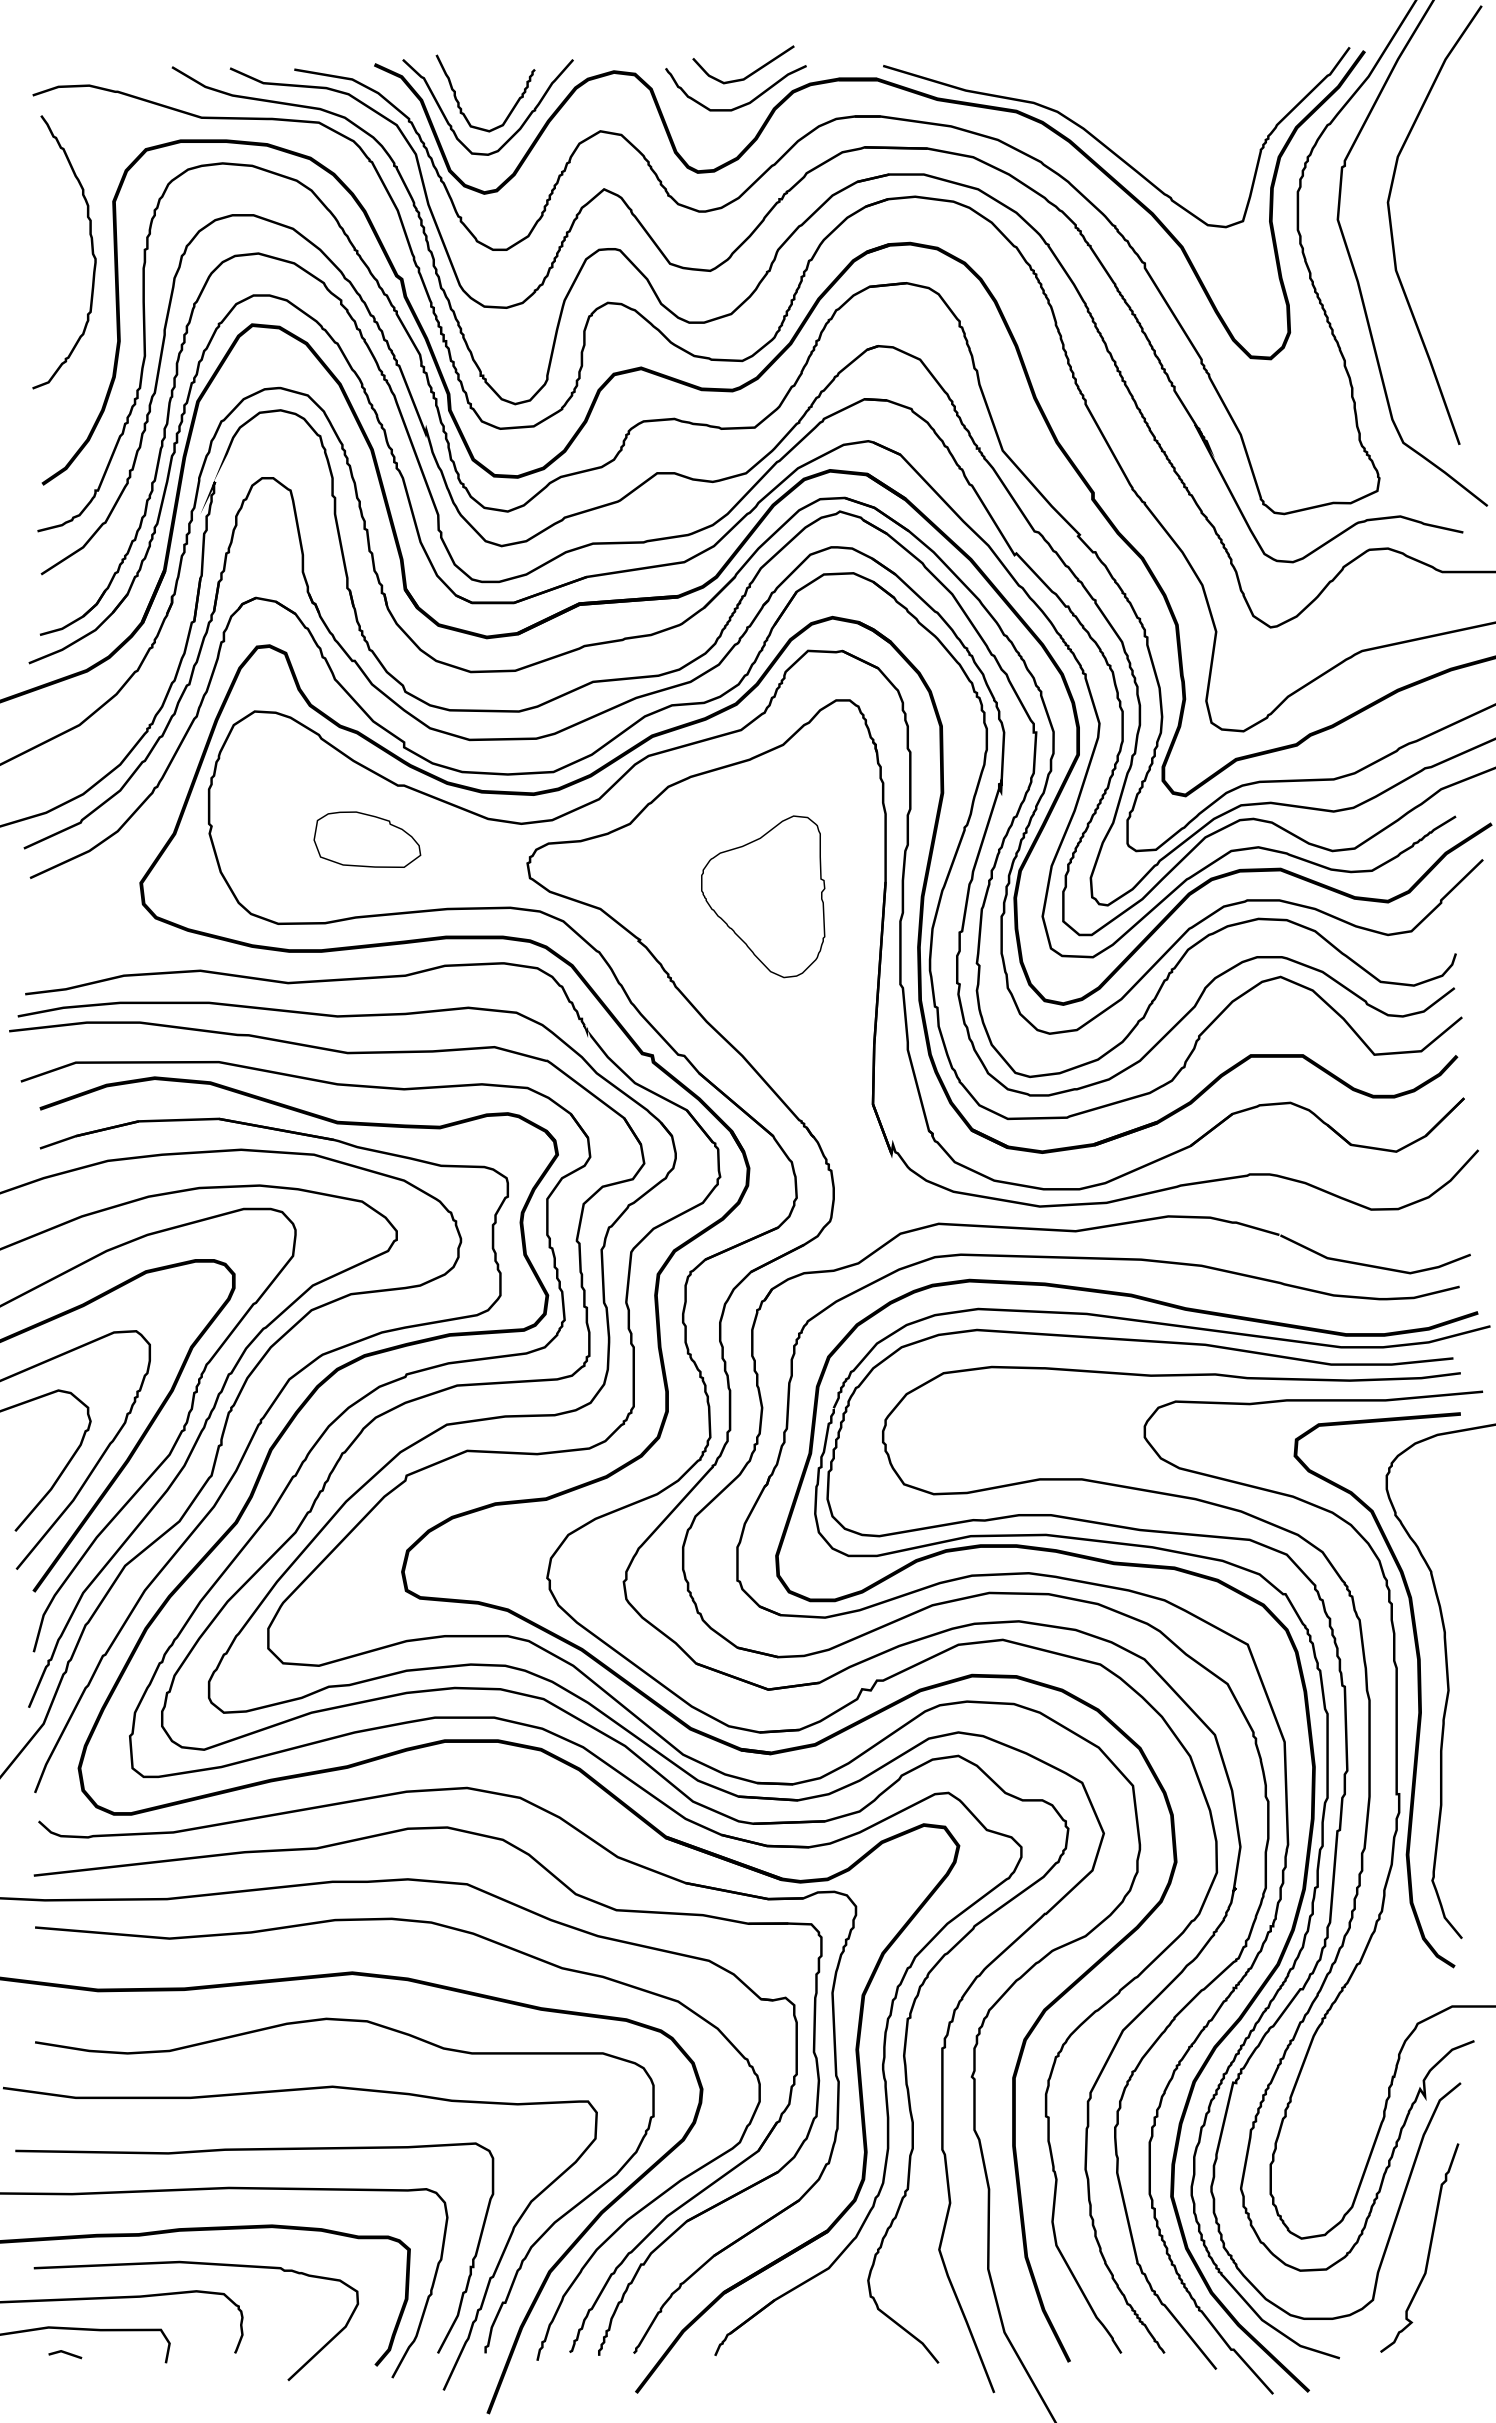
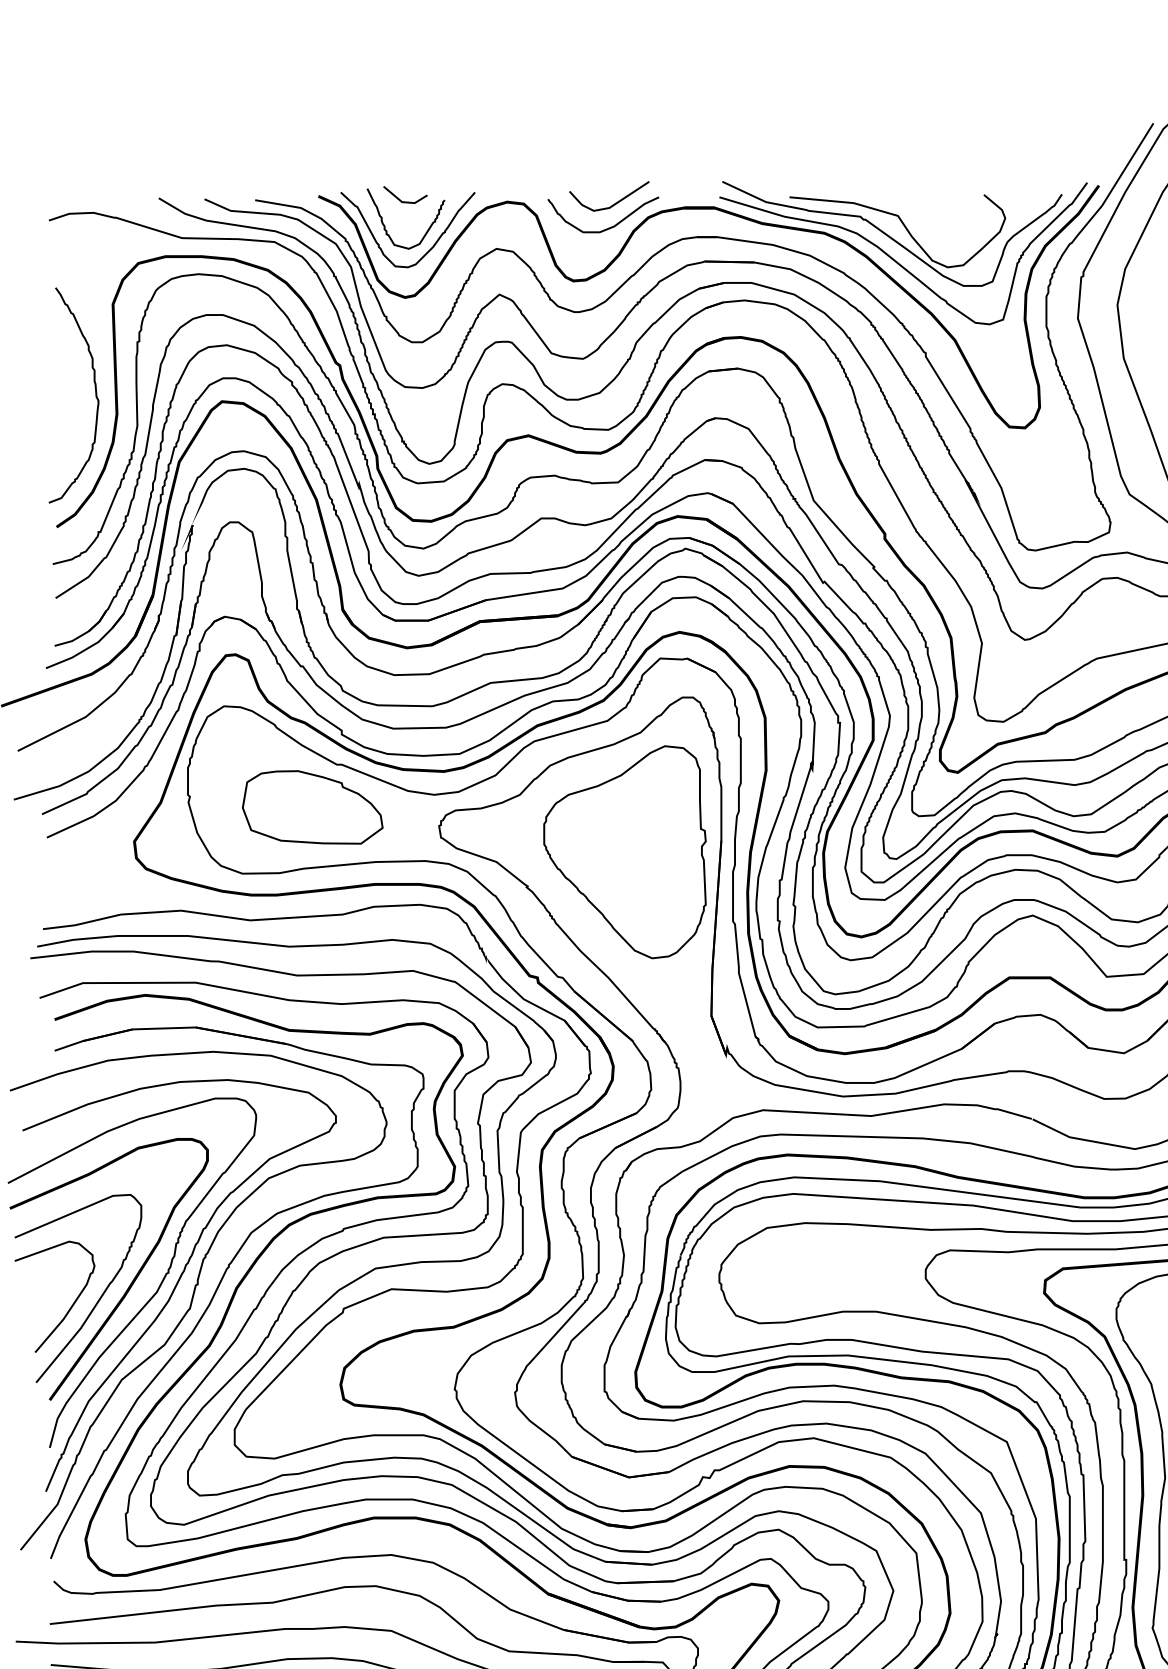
line: (478, 68) -> (400, 199), added
part: (1102, 112) -> (892, 234), added
curve: (91, 252) -> (95, 395), moved
part: (367, 839) -> (312, 807), size x1.67
part: (762, 896) -> (624, 852), size x1.67

